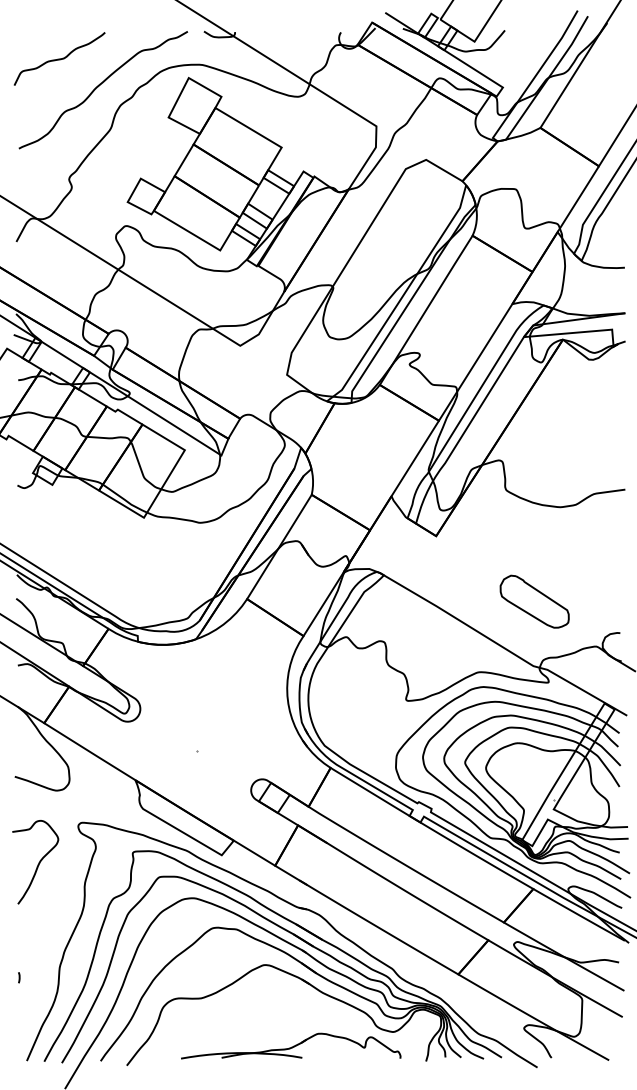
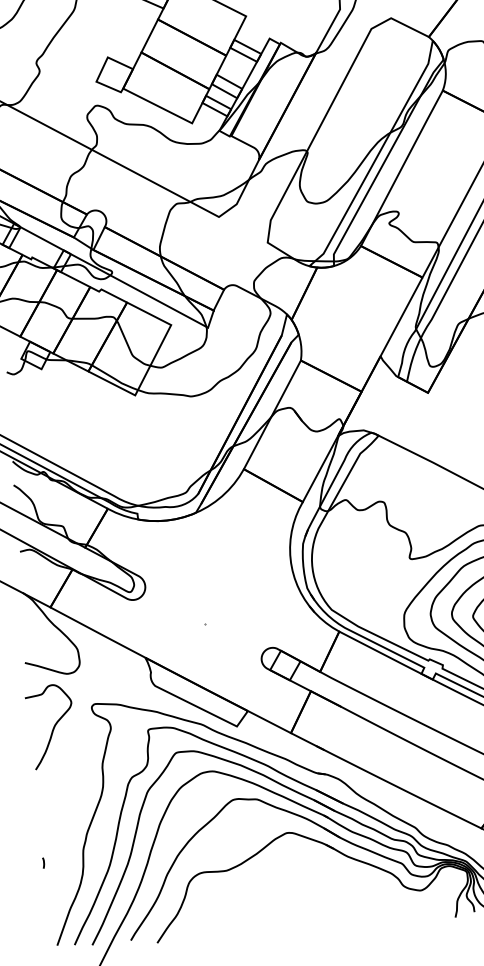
curve: (37, 864) -> (52, 728), moved
part: (291, 1045) -> (320, 911), removed

